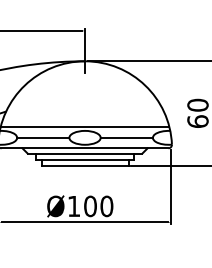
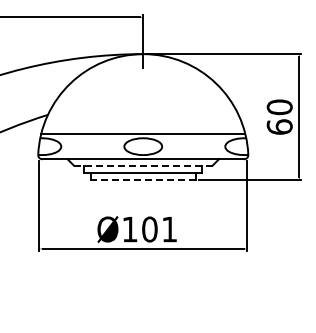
line: (43, 137) -> (92, 146), removed
line: (126, 137) -> (193, 146), removed
line: (84, 153) -> (142, 165), solid -> dashed
line: (85, 165) -> (143, 180), solid -> dashed
text: (106, 206) -> (169, 229), Ø100 -> Ø101

